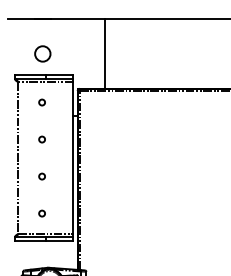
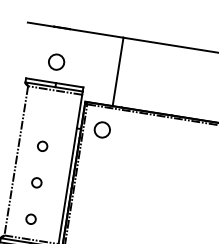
circle: (41, 102) -> (47, 109), removed
circle: (98, 113) -> (102, 129), added
circle: (41, 139) -> (41, 146), size x1.6
circle: (41, 176) -> (36, 182), size x1.6
circle: (41, 213) -> (30, 219), size x1.6

